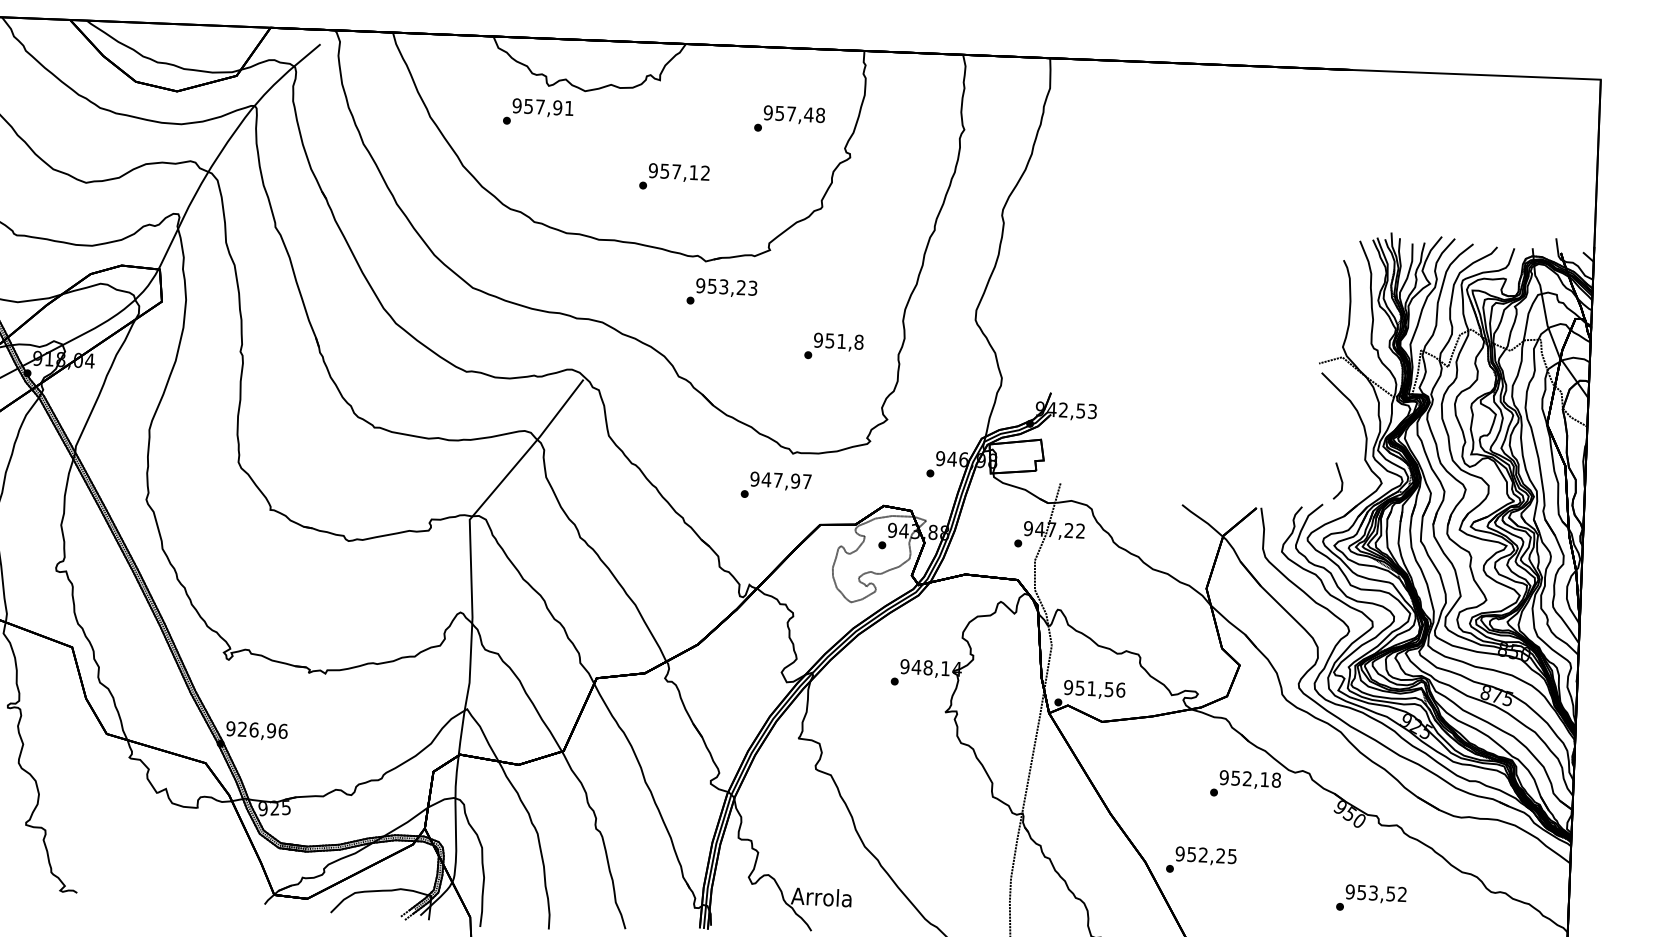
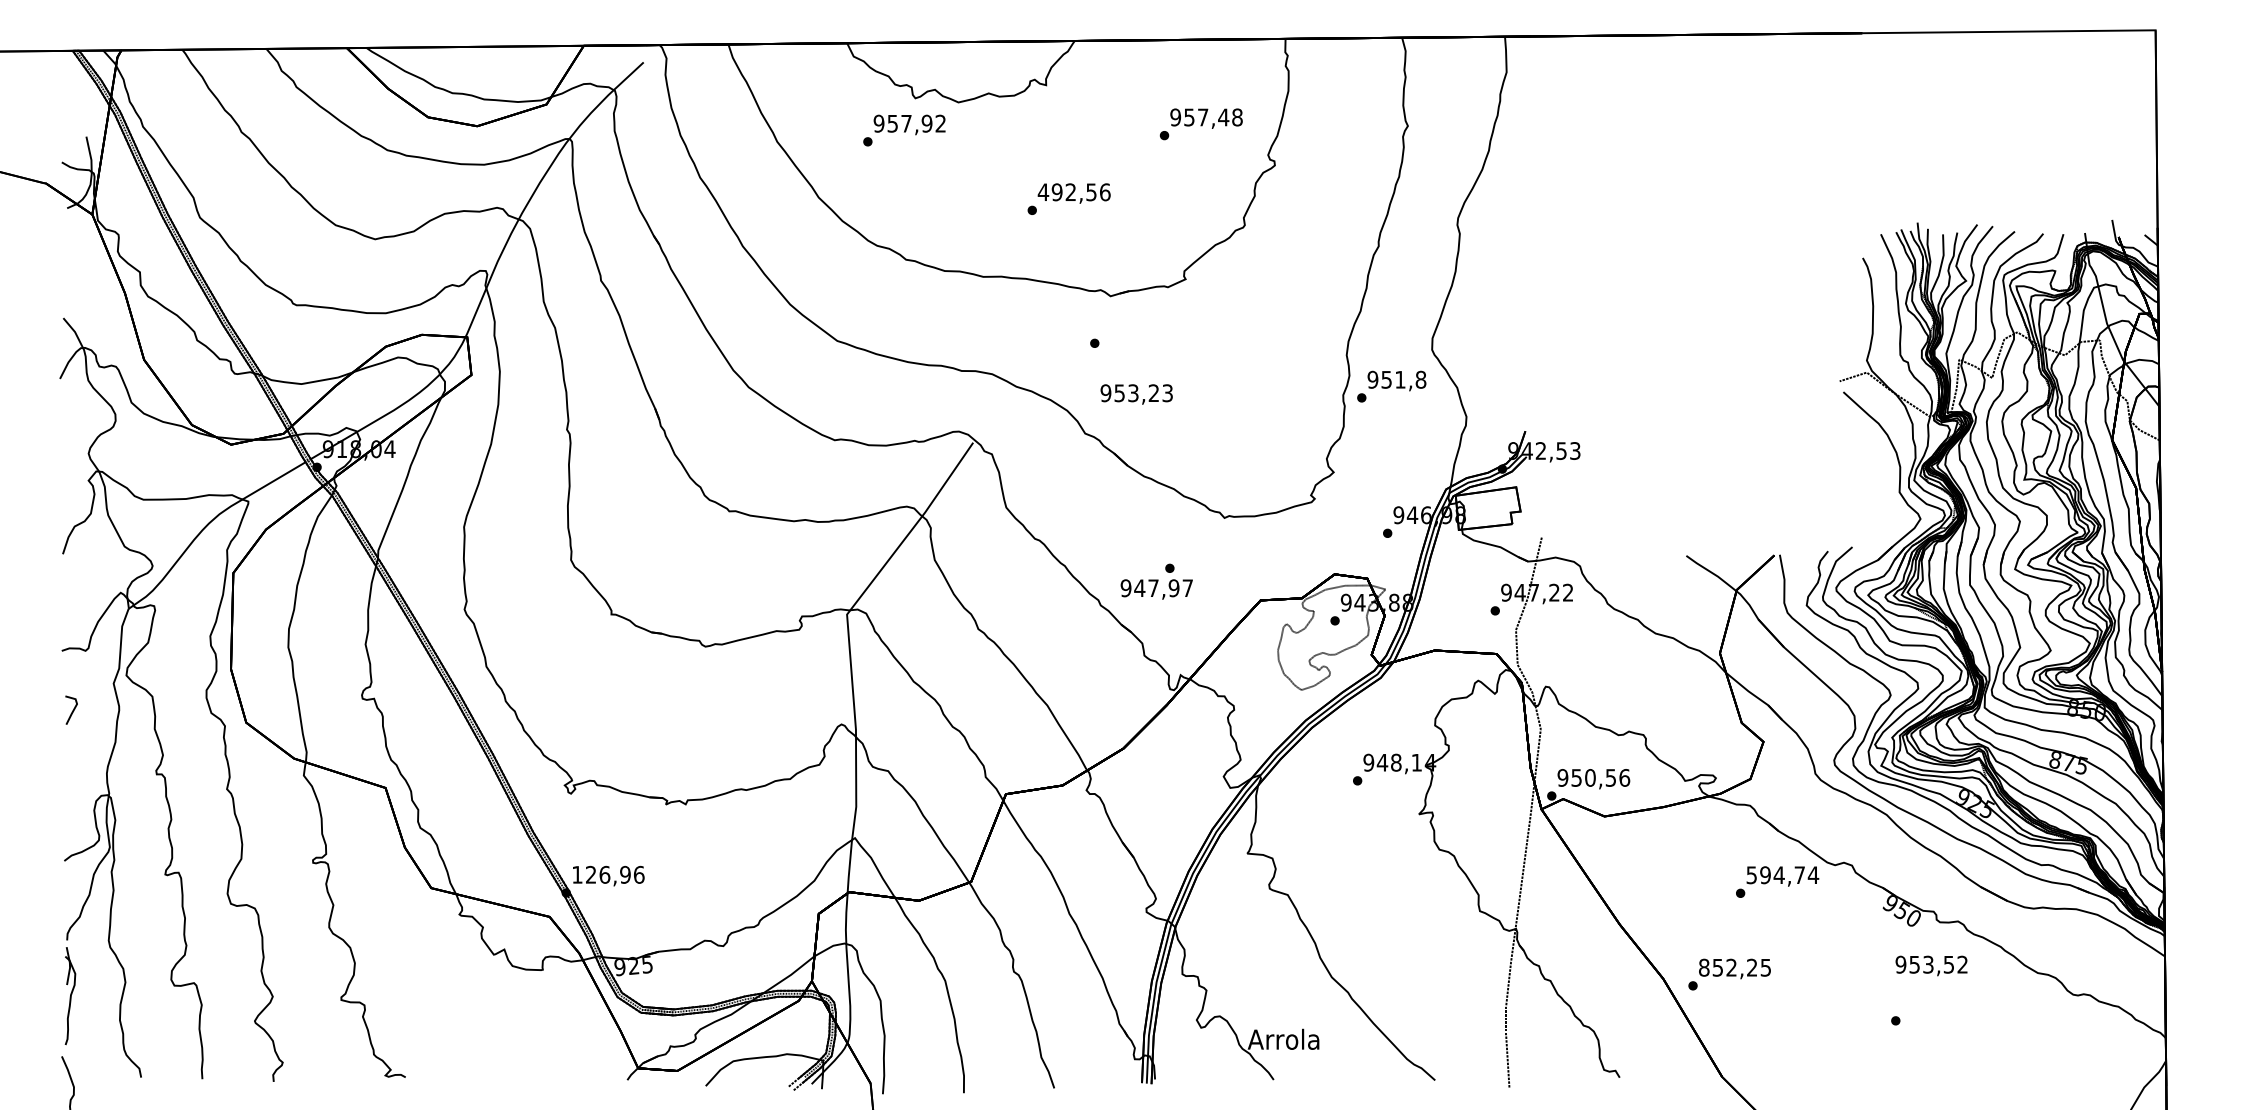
text: (569, 108) -> (940, 123), 957,91 -> 957,92
text: (678, 172) -> (1073, 192), 957,12 -> 492,56
text: (726, 288) -> (1136, 394), moved
text: (833, 346) -> (1391, 386), moved
part: (1338, 480) -> (1869, 518), removed
text: (780, 481) -> (1156, 589), moved
text: (1091, 688) -> (1590, 777), 951,56 -> 950,56
text: (230, 728) -> (577, 874), 926,96 -> 126,96
text: (1250, 779) -> (1782, 875), 952,18 -> 594,74
text: (1179, 853) -> (1703, 967), 952,25 -> 852,25
text: (1376, 893) -> (1931, 965), moved

